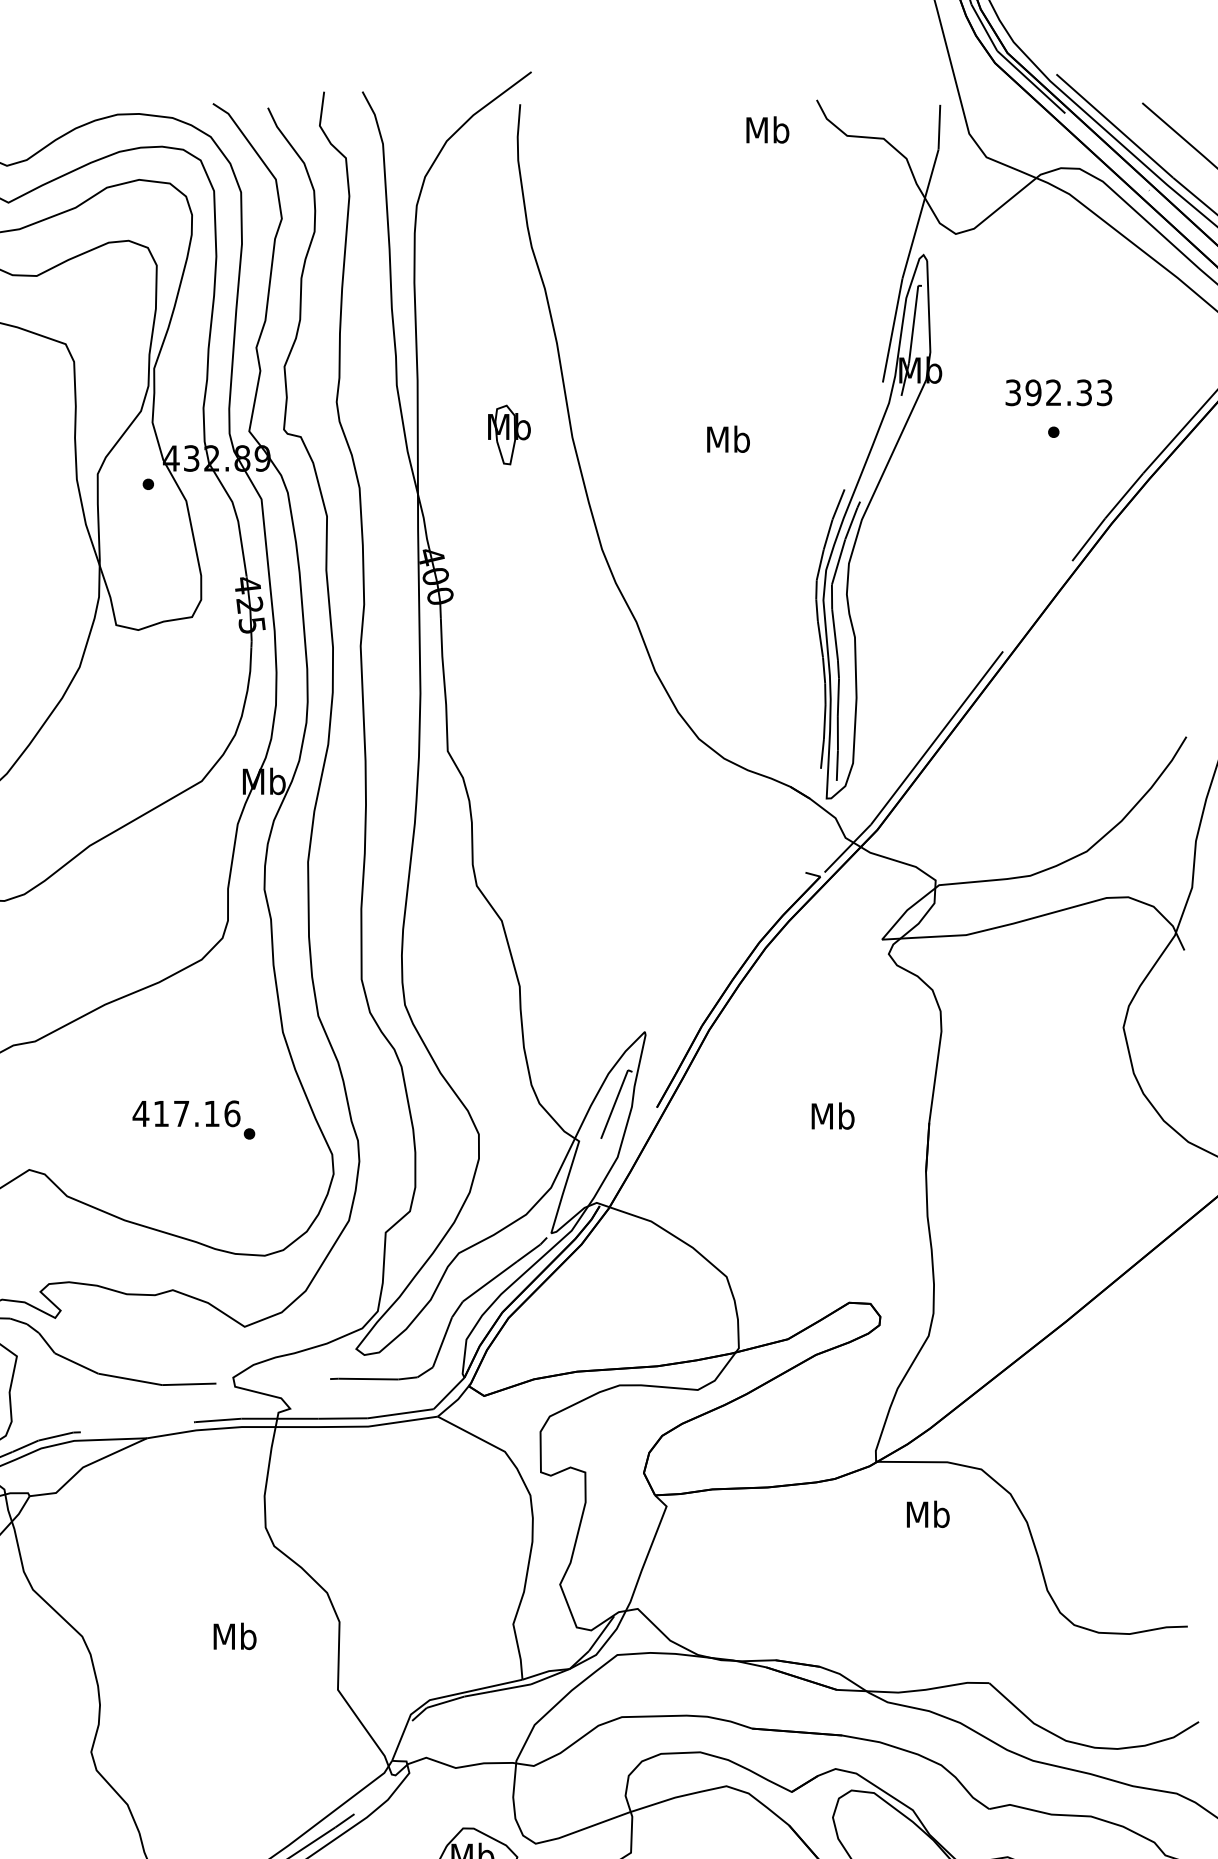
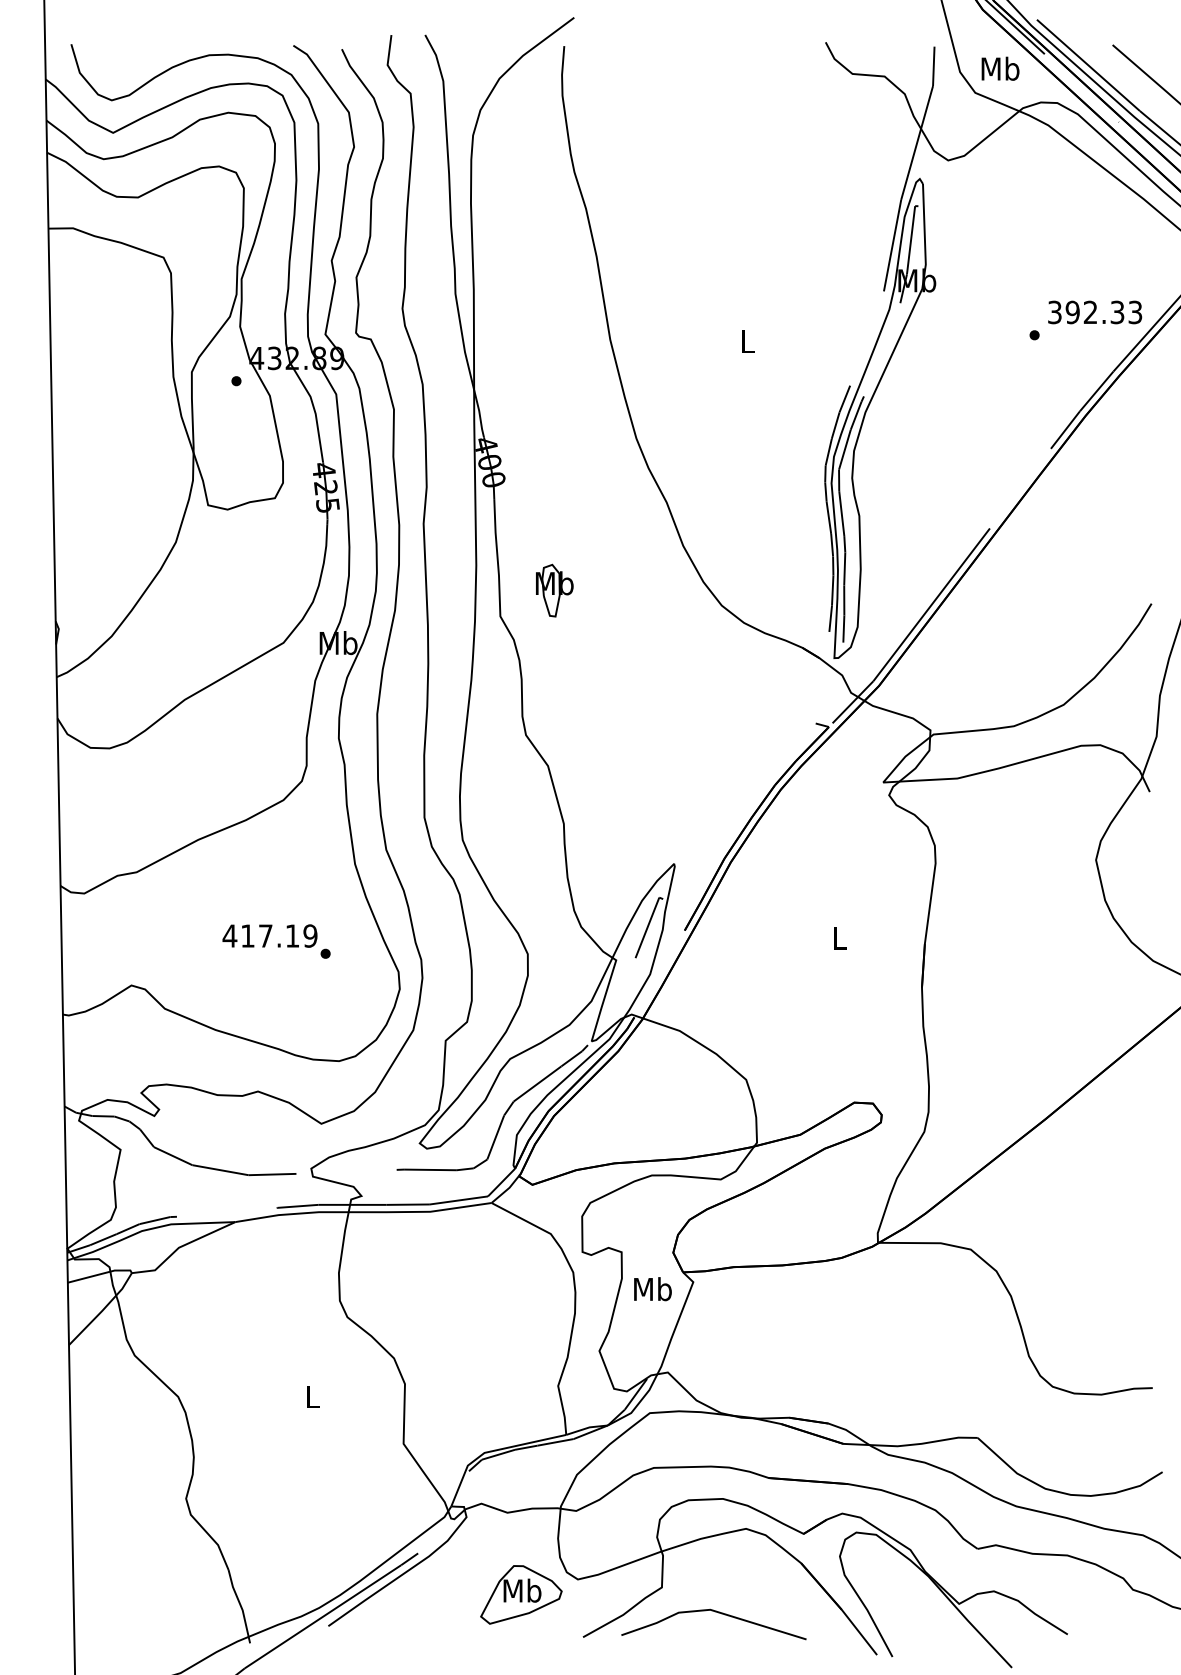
text: (767, 129) -> (1000, 68), moved
text: (1059, 392) -> (1095, 312), moved
part: (509, 434) -> (554, 590), moved
text: (728, 439) -> (747, 341), Mb -> L
text: (232, 1113) -> (310, 935), 417.16 -> 417.19
text: (832, 1116) -> (839, 938), Mb -> L
text: (927, 1514) -> (652, 1289), moved
text: (234, 1636) -> (312, 1396), Mb -> L

